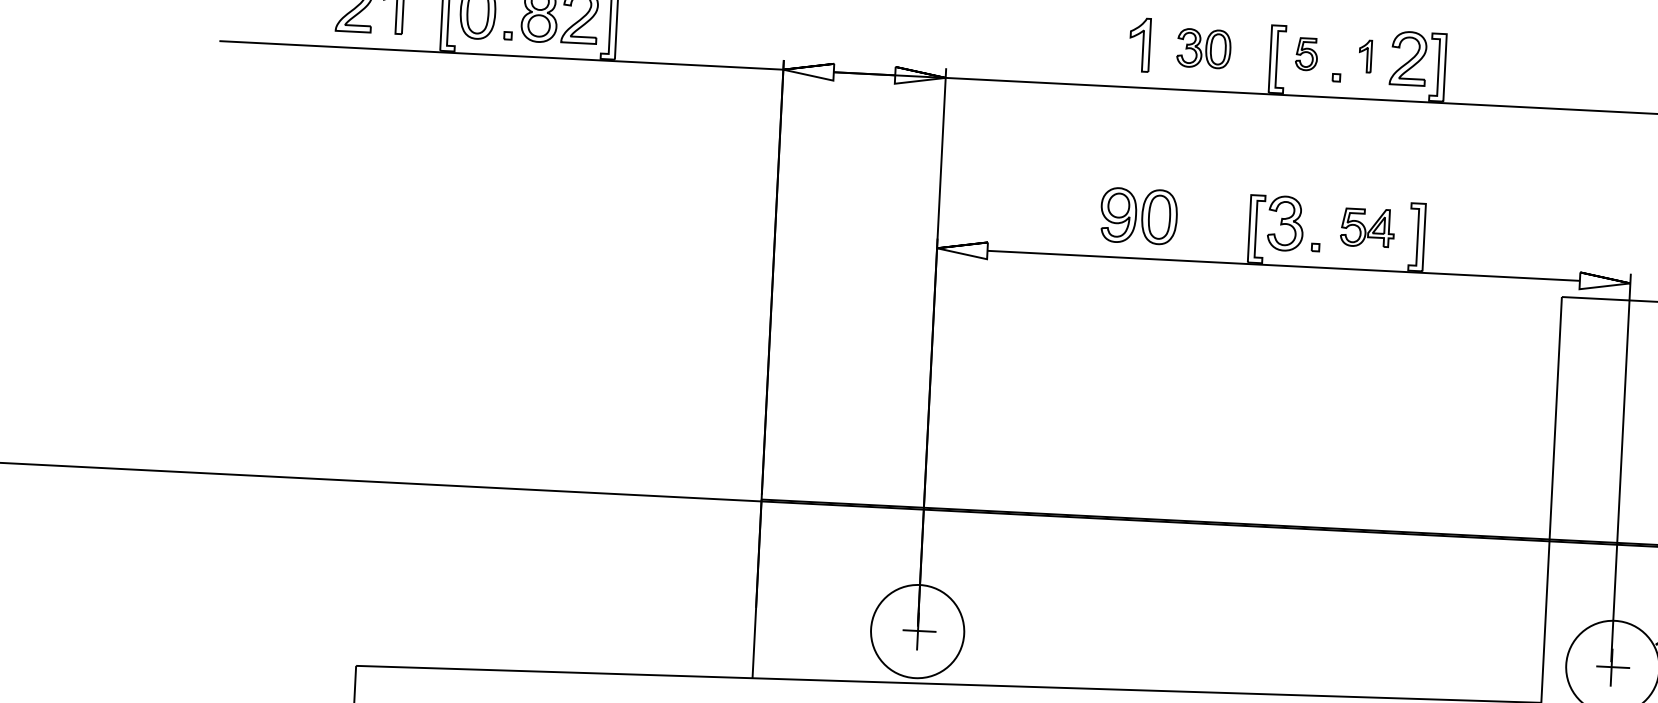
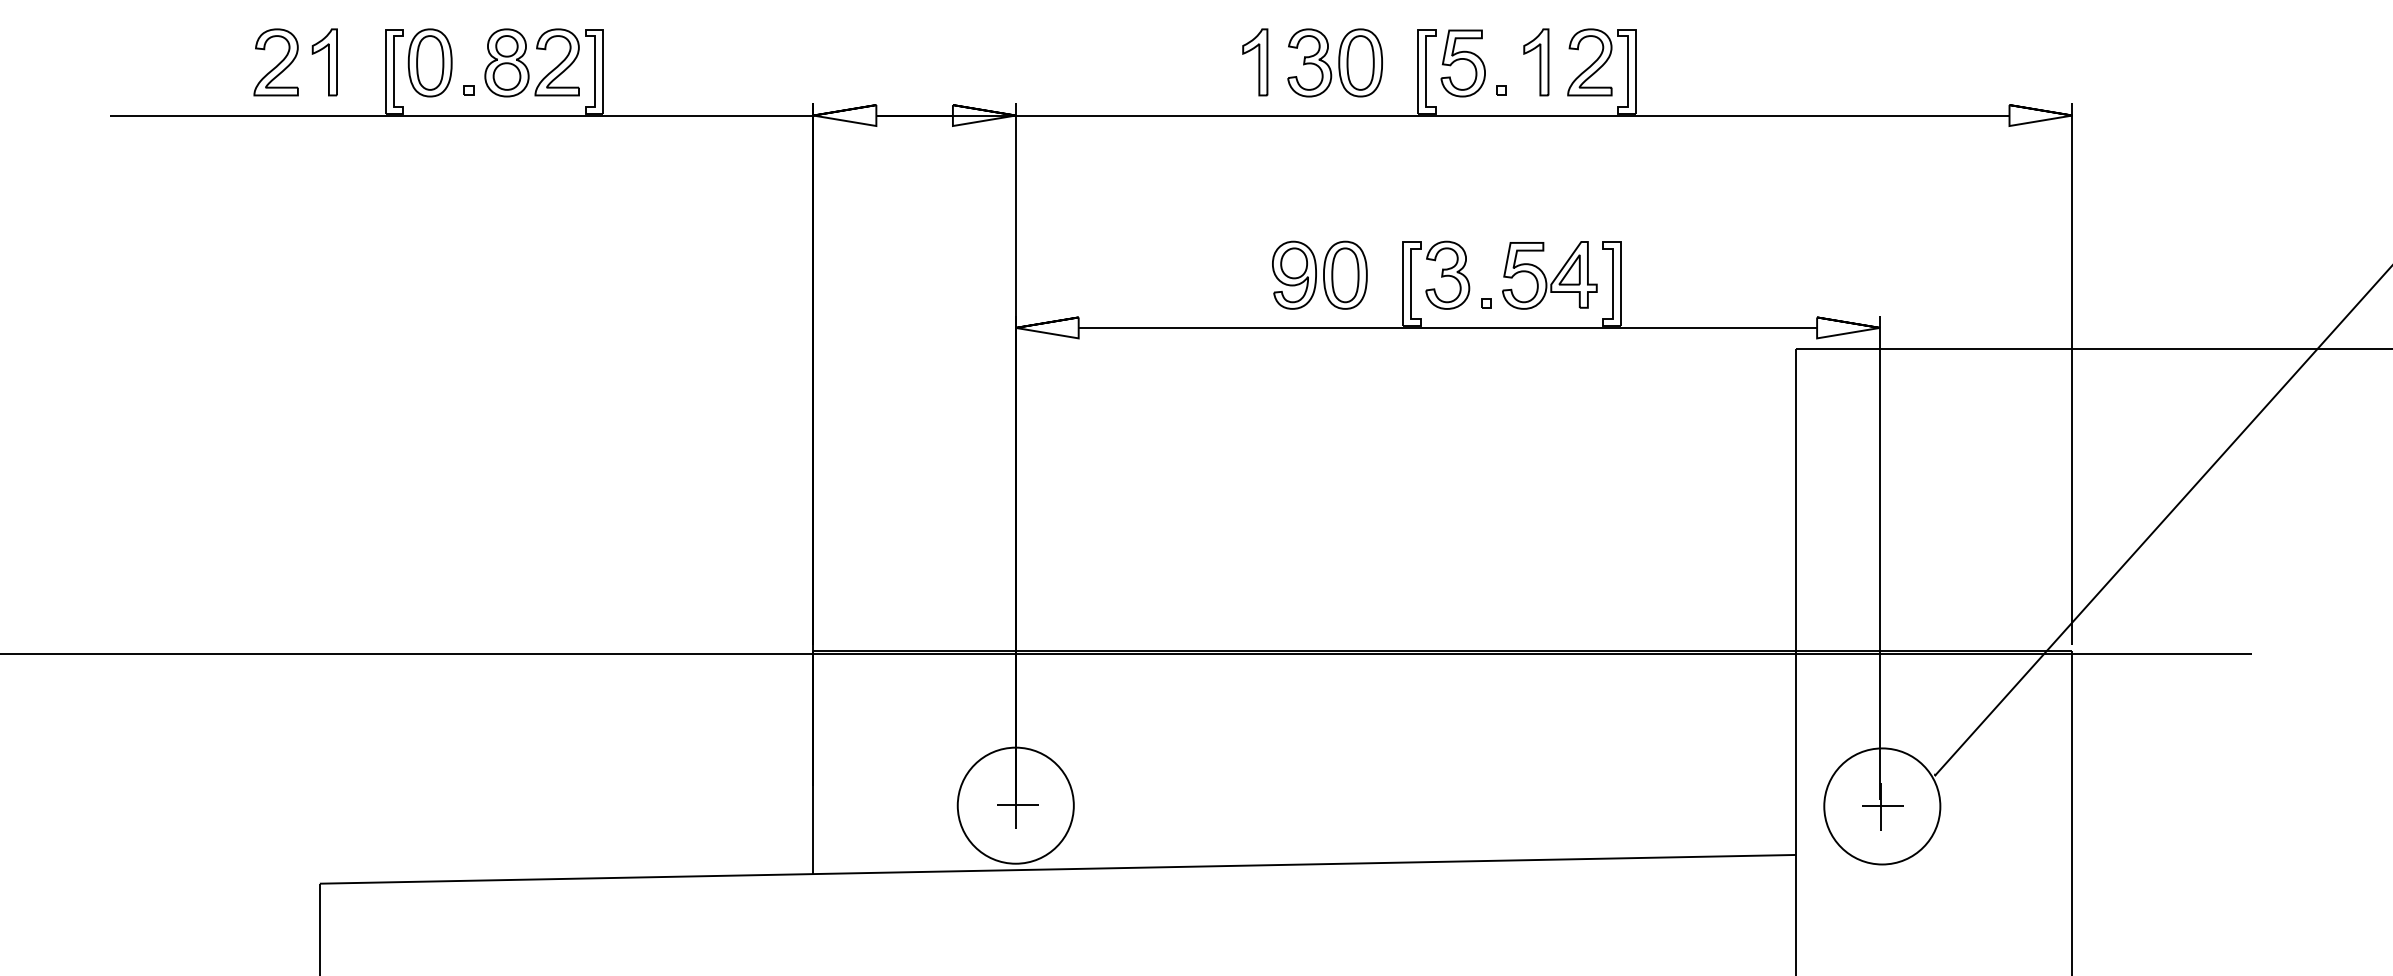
part: (1203, 48) -> (1334, 62), size x1.43
part: (1306, 54) -> (1462, 63), size x1.67
part: (1365, 56) -> (1536, 62), size x1.67
part: (1138, 215) -> (1319, 274), moved
part: (1367, 227) -> (1549, 275), size x1.43

